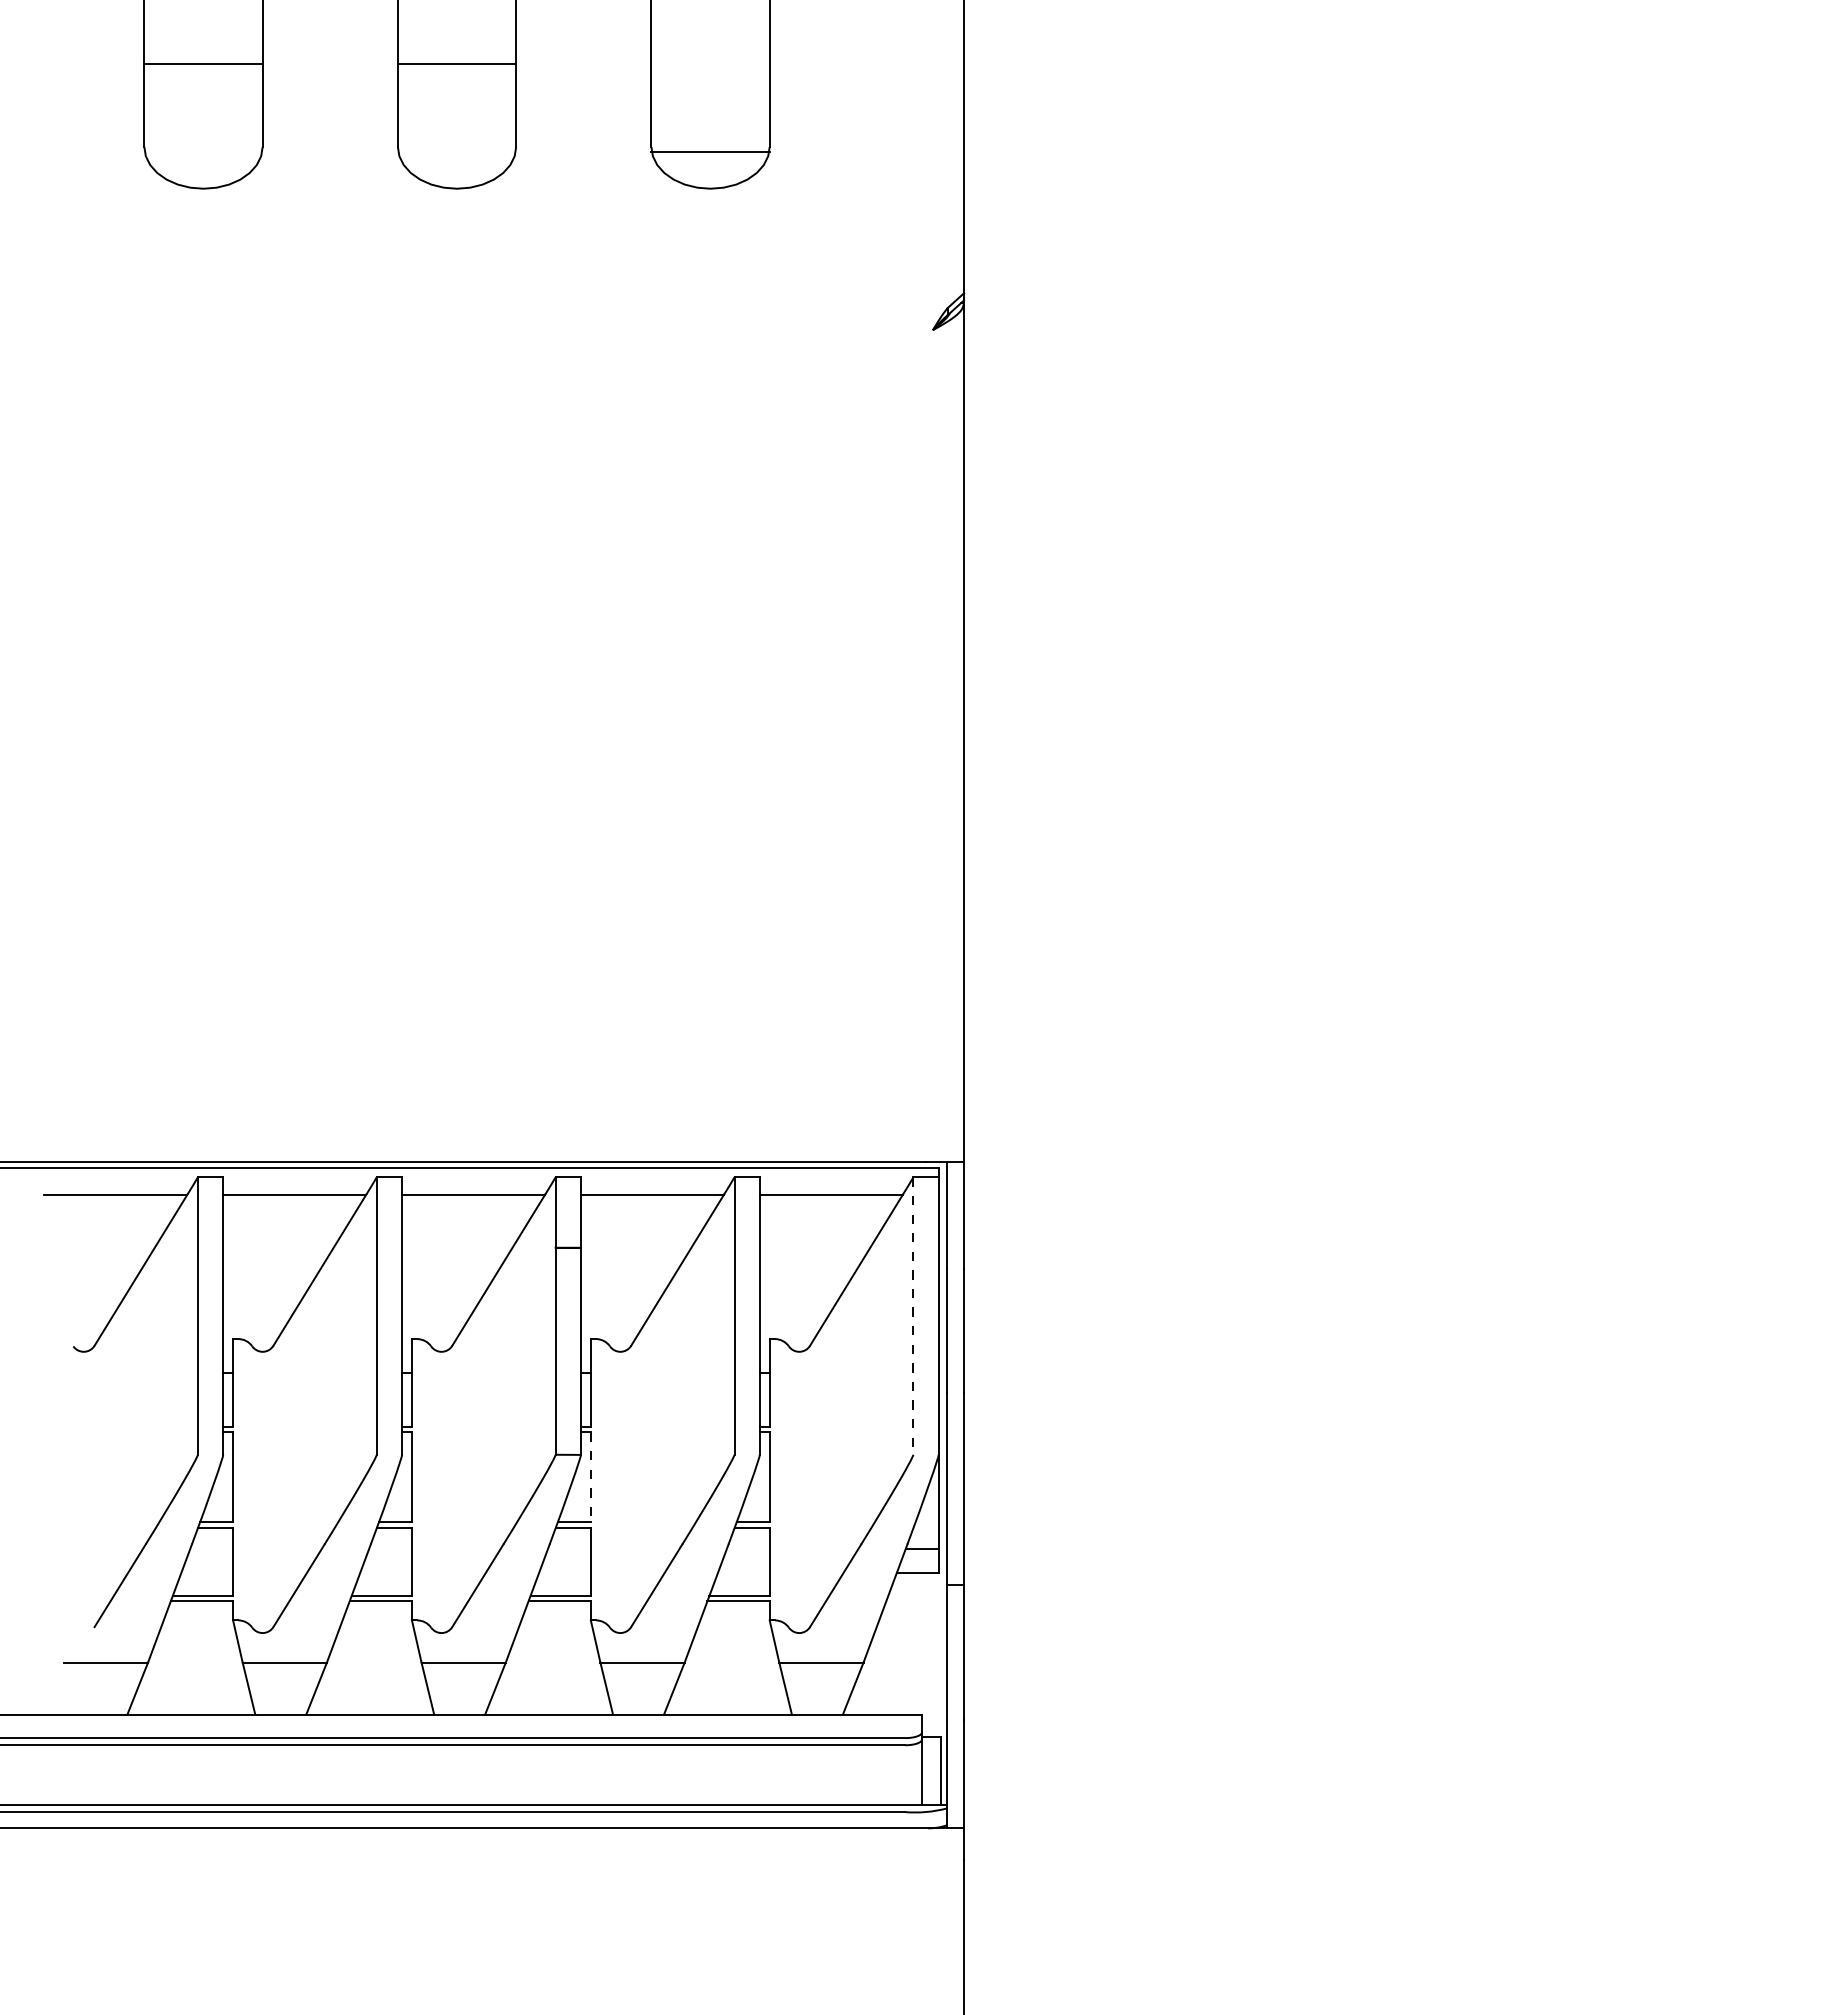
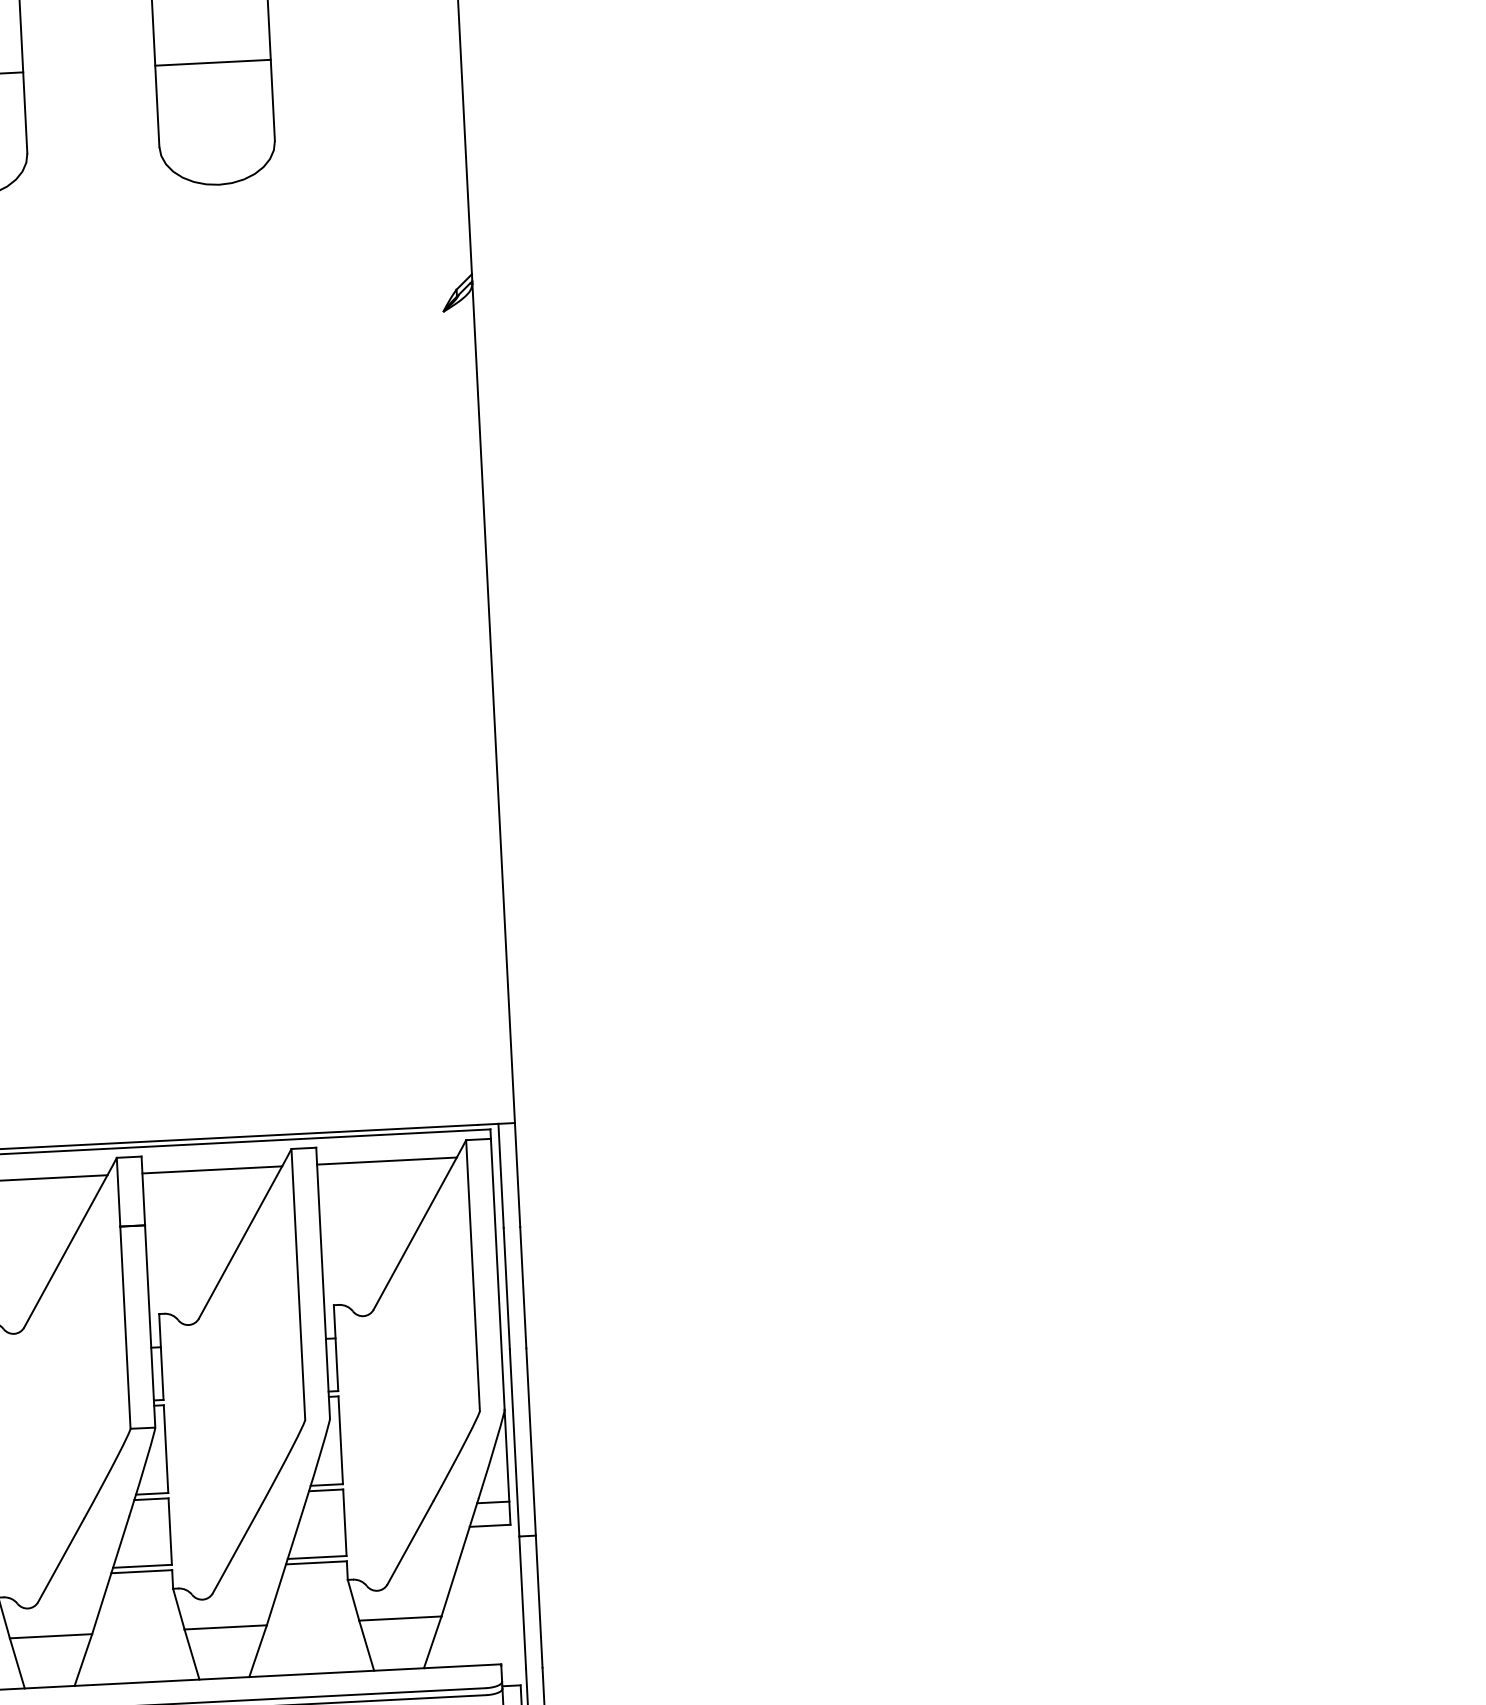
line: (710, 151) -> (212, 62), moved
line: (913, 1316) -> (473, 1276), dashed -> solid
line: (590, 1477) -> (165, 1449), dashed -> solid

